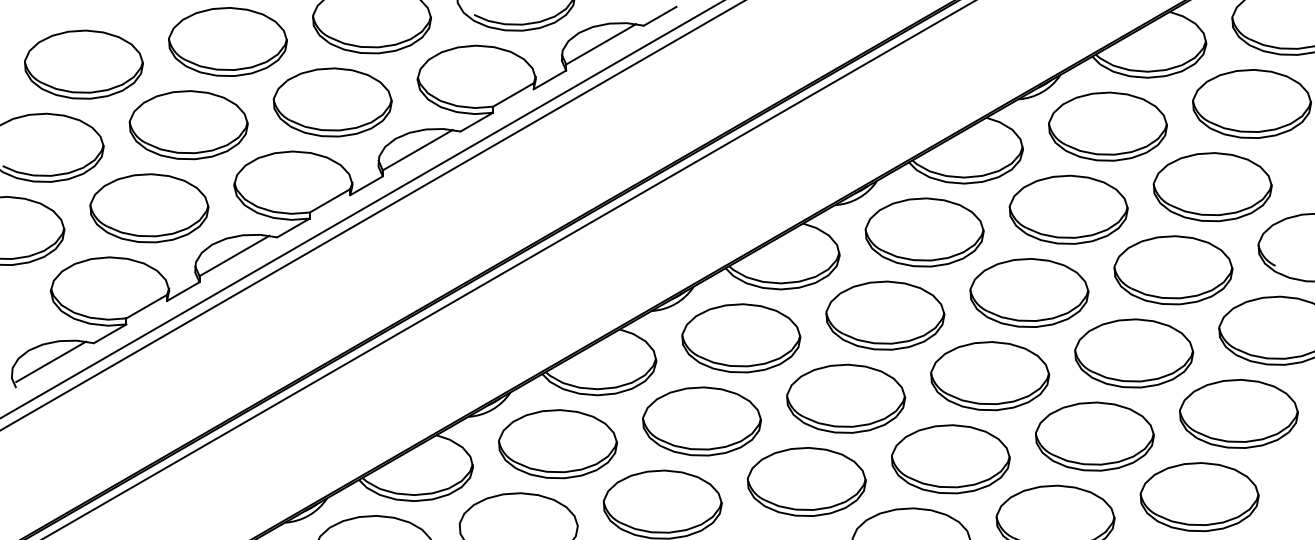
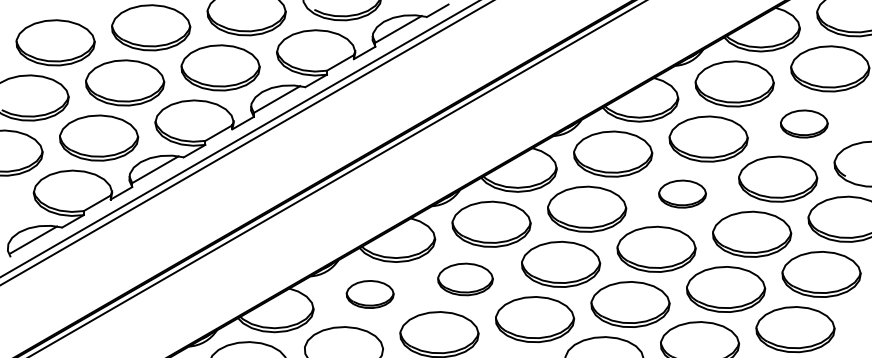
part: (1213, 186) -> (804, 123), size x0.6
part: (1029, 291) -> (682, 193), size x0.6
part: (701, 421) -> (465, 279), size x0.7
part: (558, 444) -> (370, 294), size x0.6

